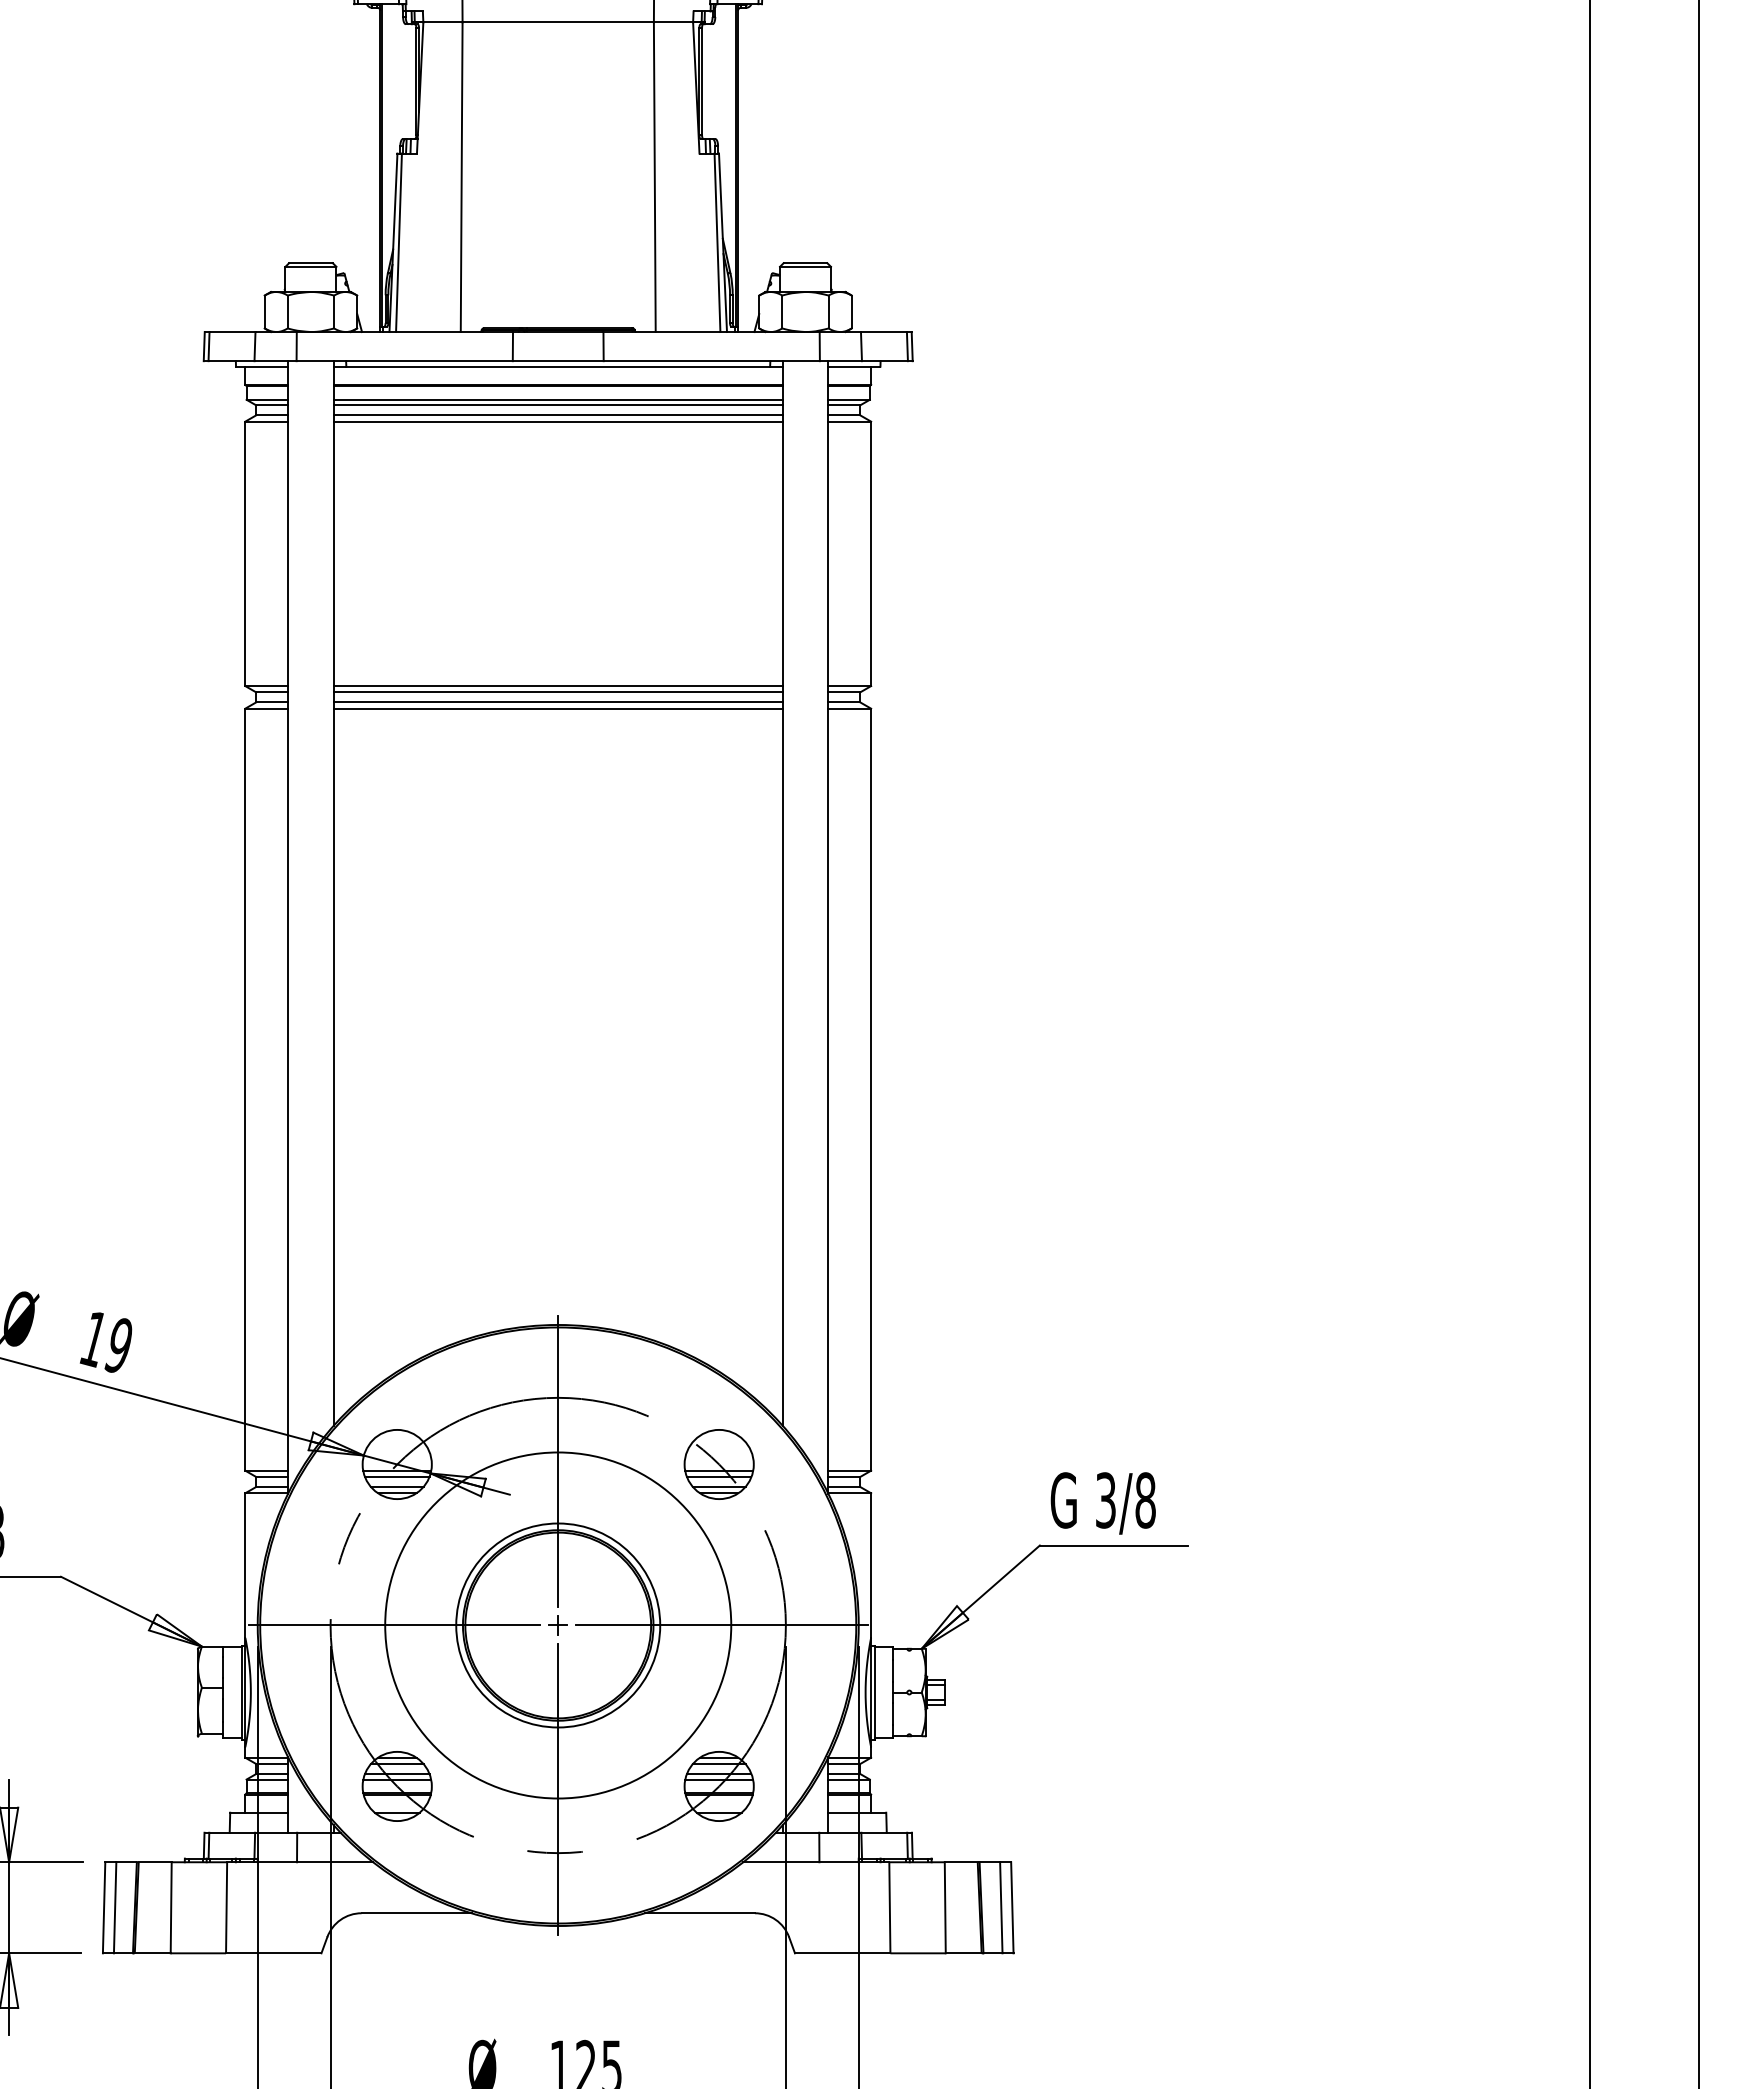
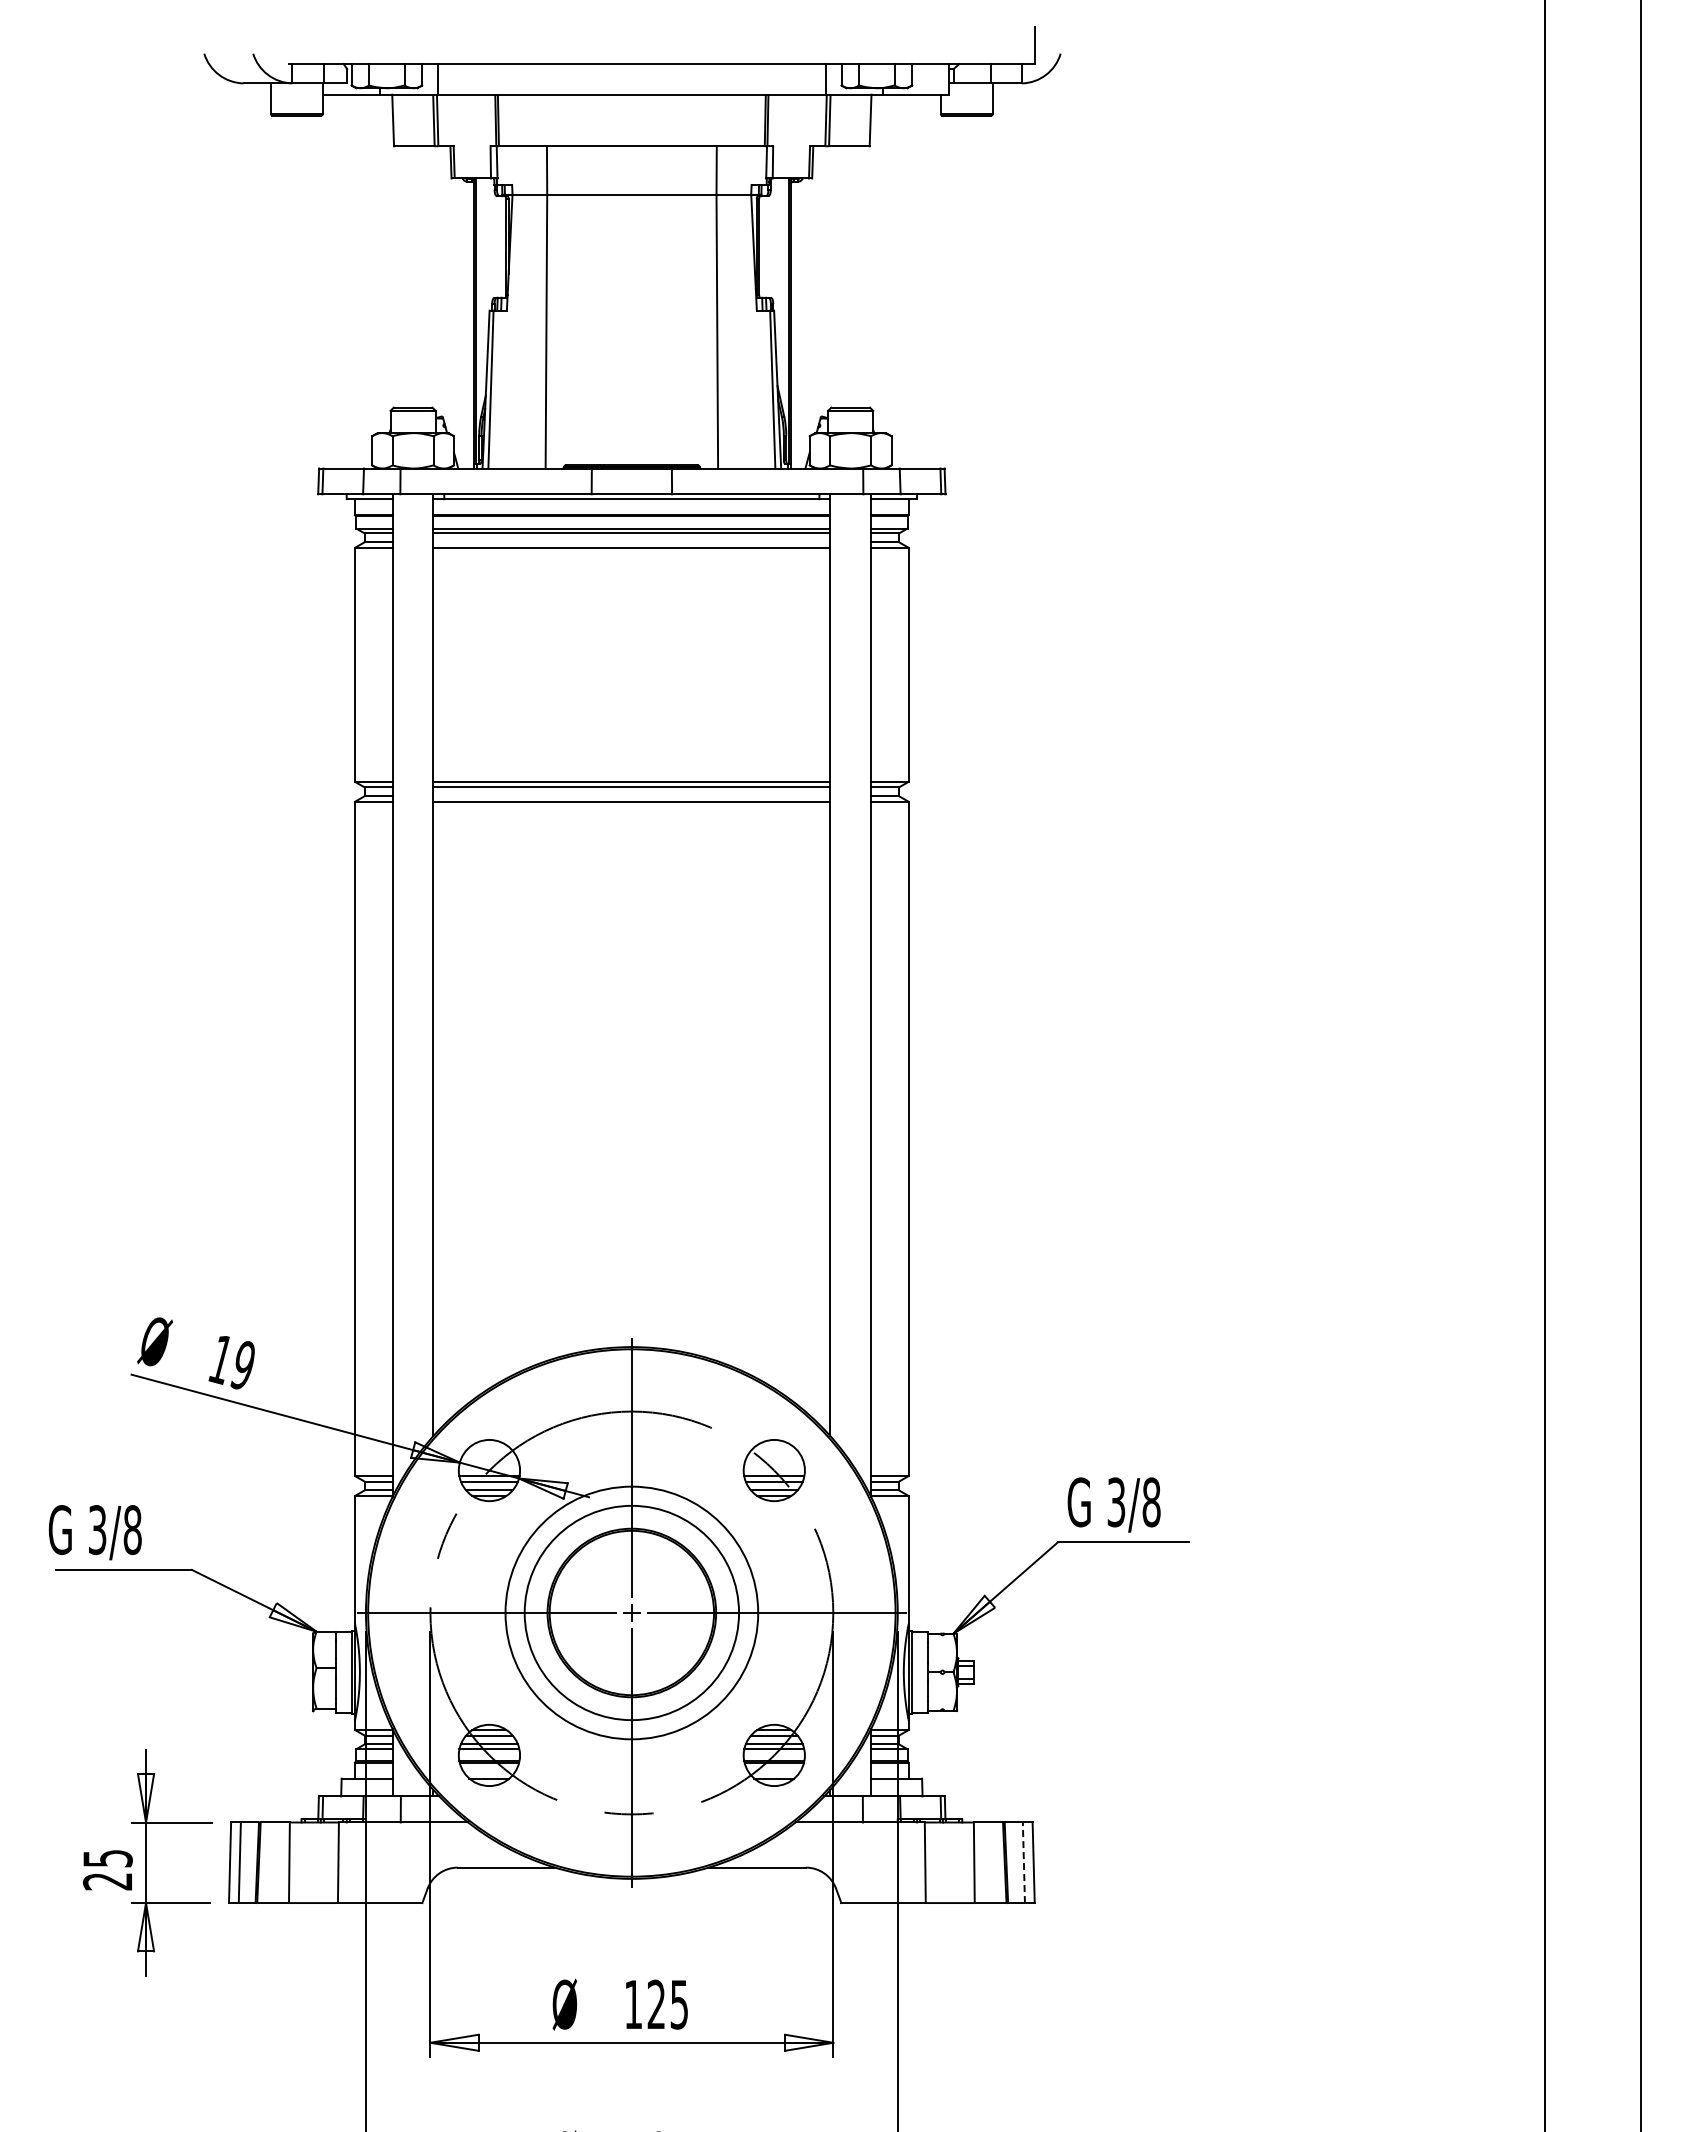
line: (557, 415) -> (631, 542), removed
line: (557, 702) -> (631, 796), removed
circle: (557, 1624) -> (631, 1612), size x0.7
circle: (557, 1624) -> (631, 1612), size x1.4
line: (1000, 1907) -> (1023, 1862), solid -> dashed

